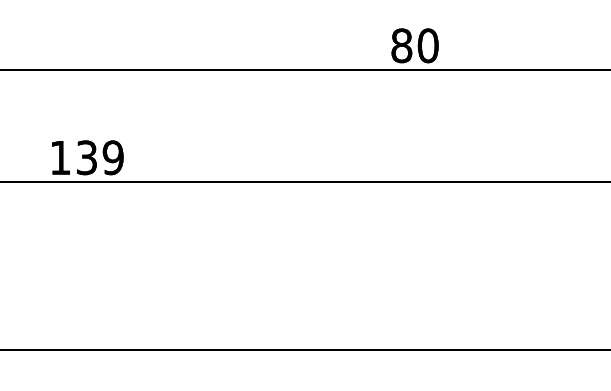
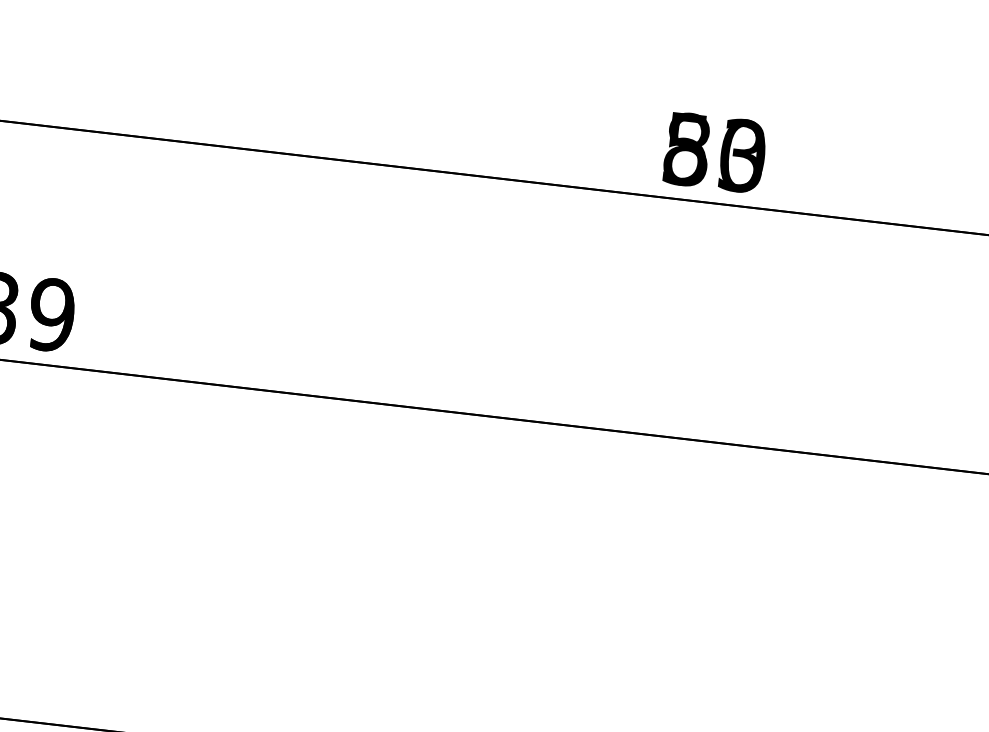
text: (414, 45) -> (713, 151), 80 -> 53

